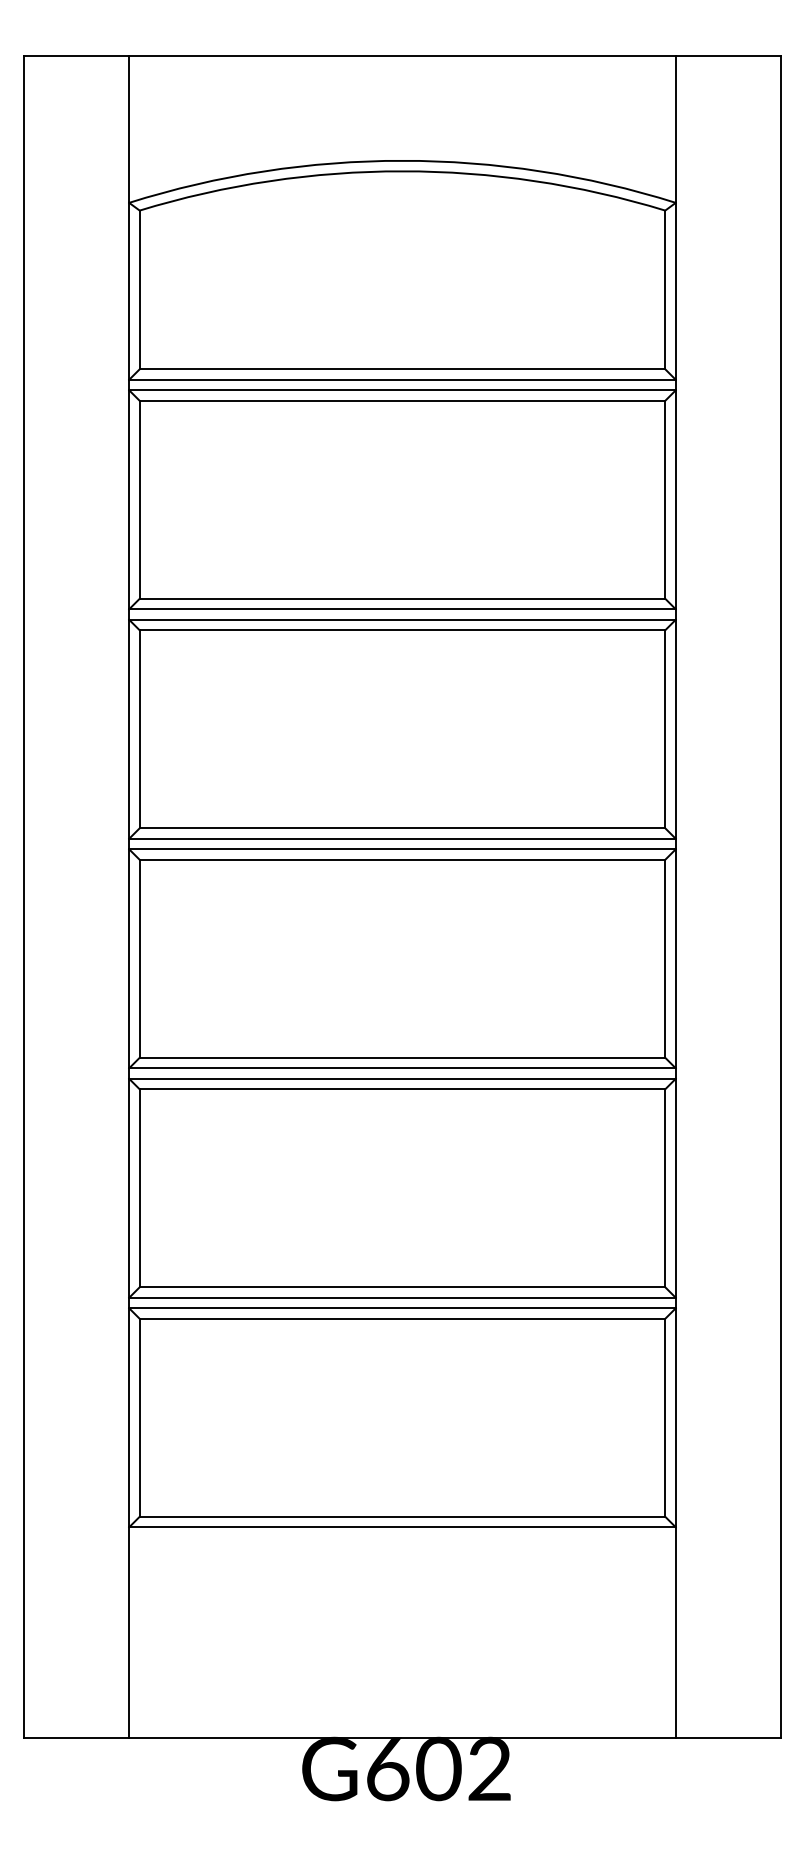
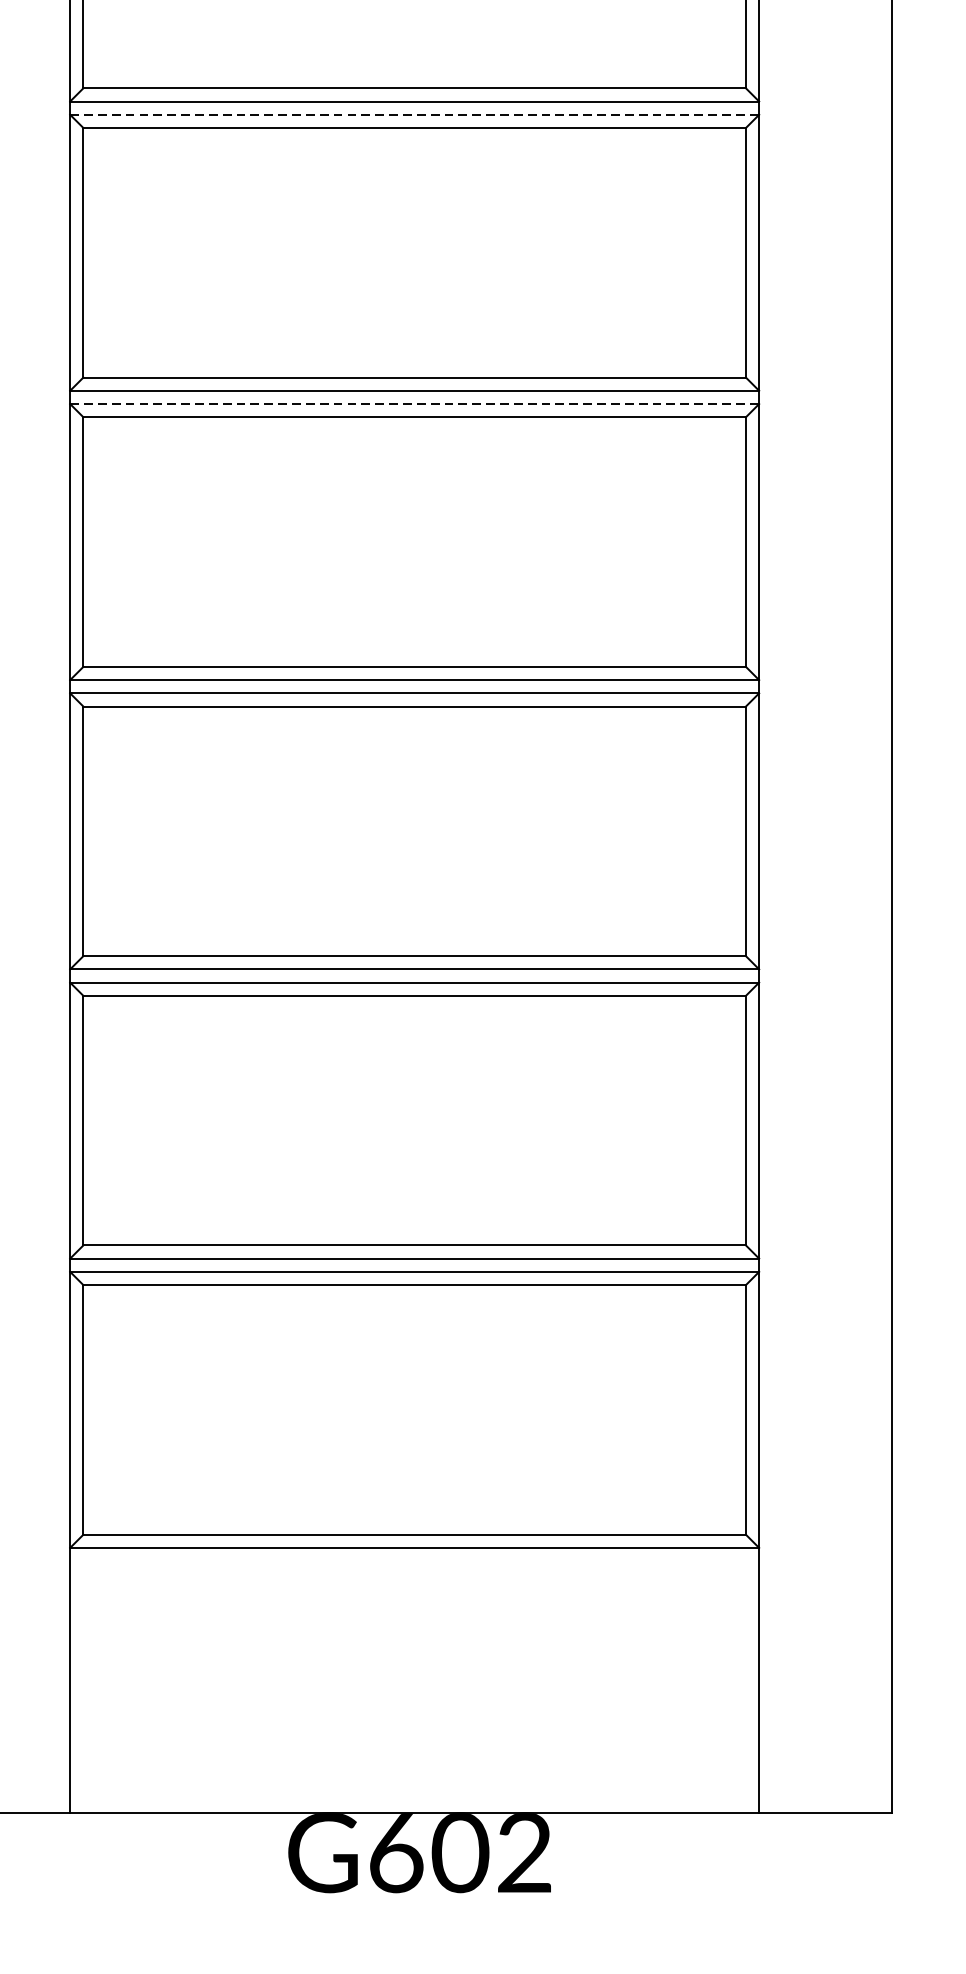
line: (402, 390) -> (414, 115), solid -> dashed
line: (402, 619) -> (414, 403), solid -> dashed

